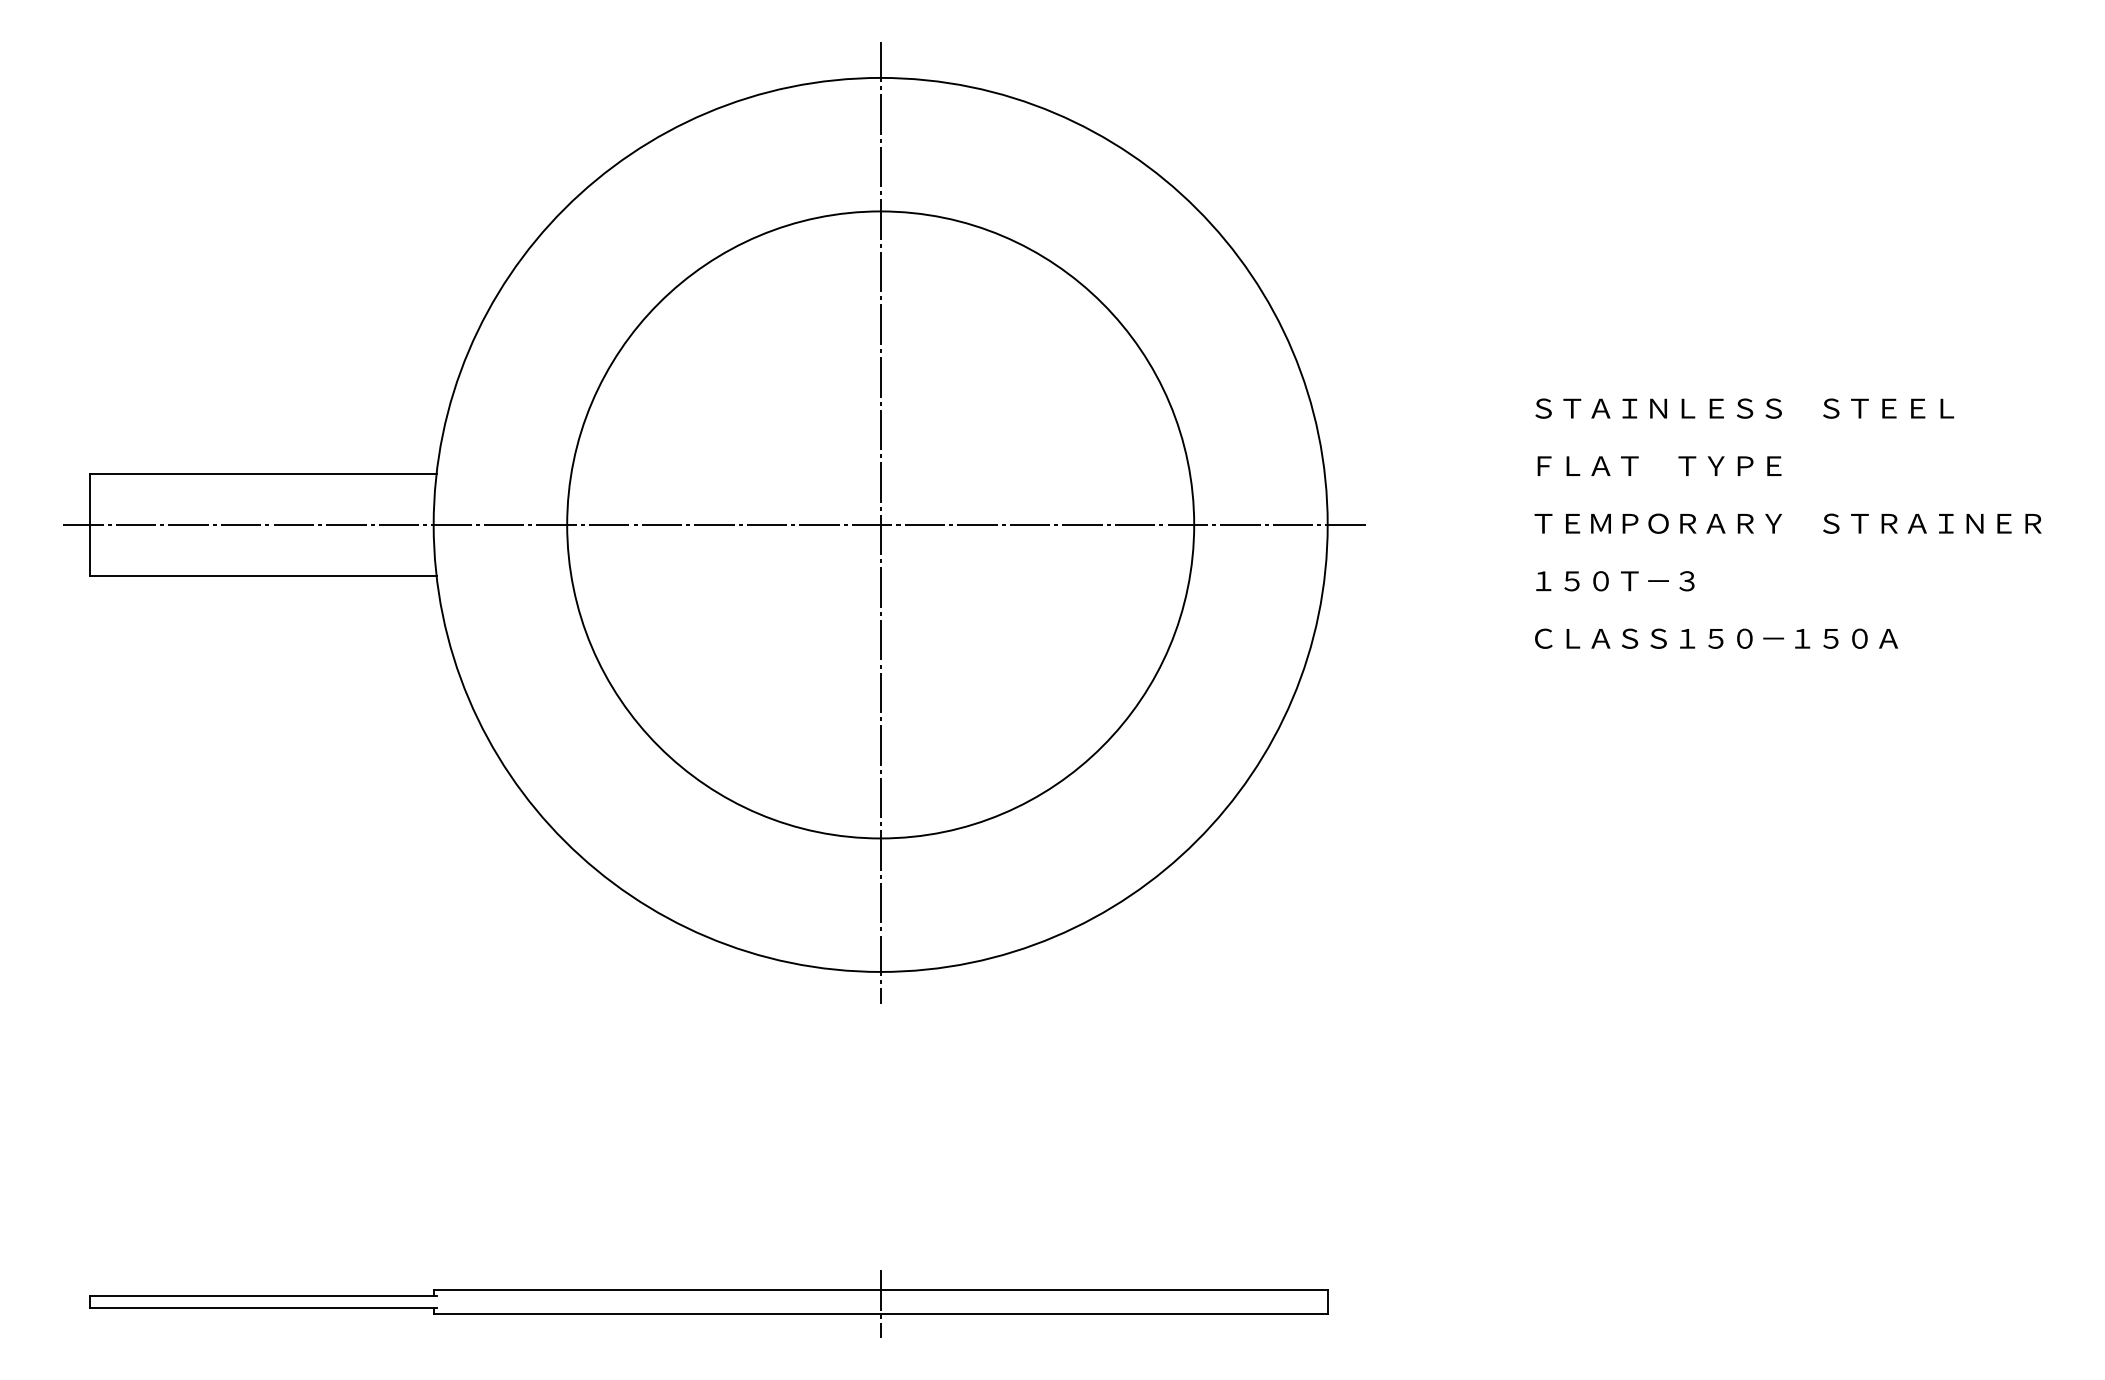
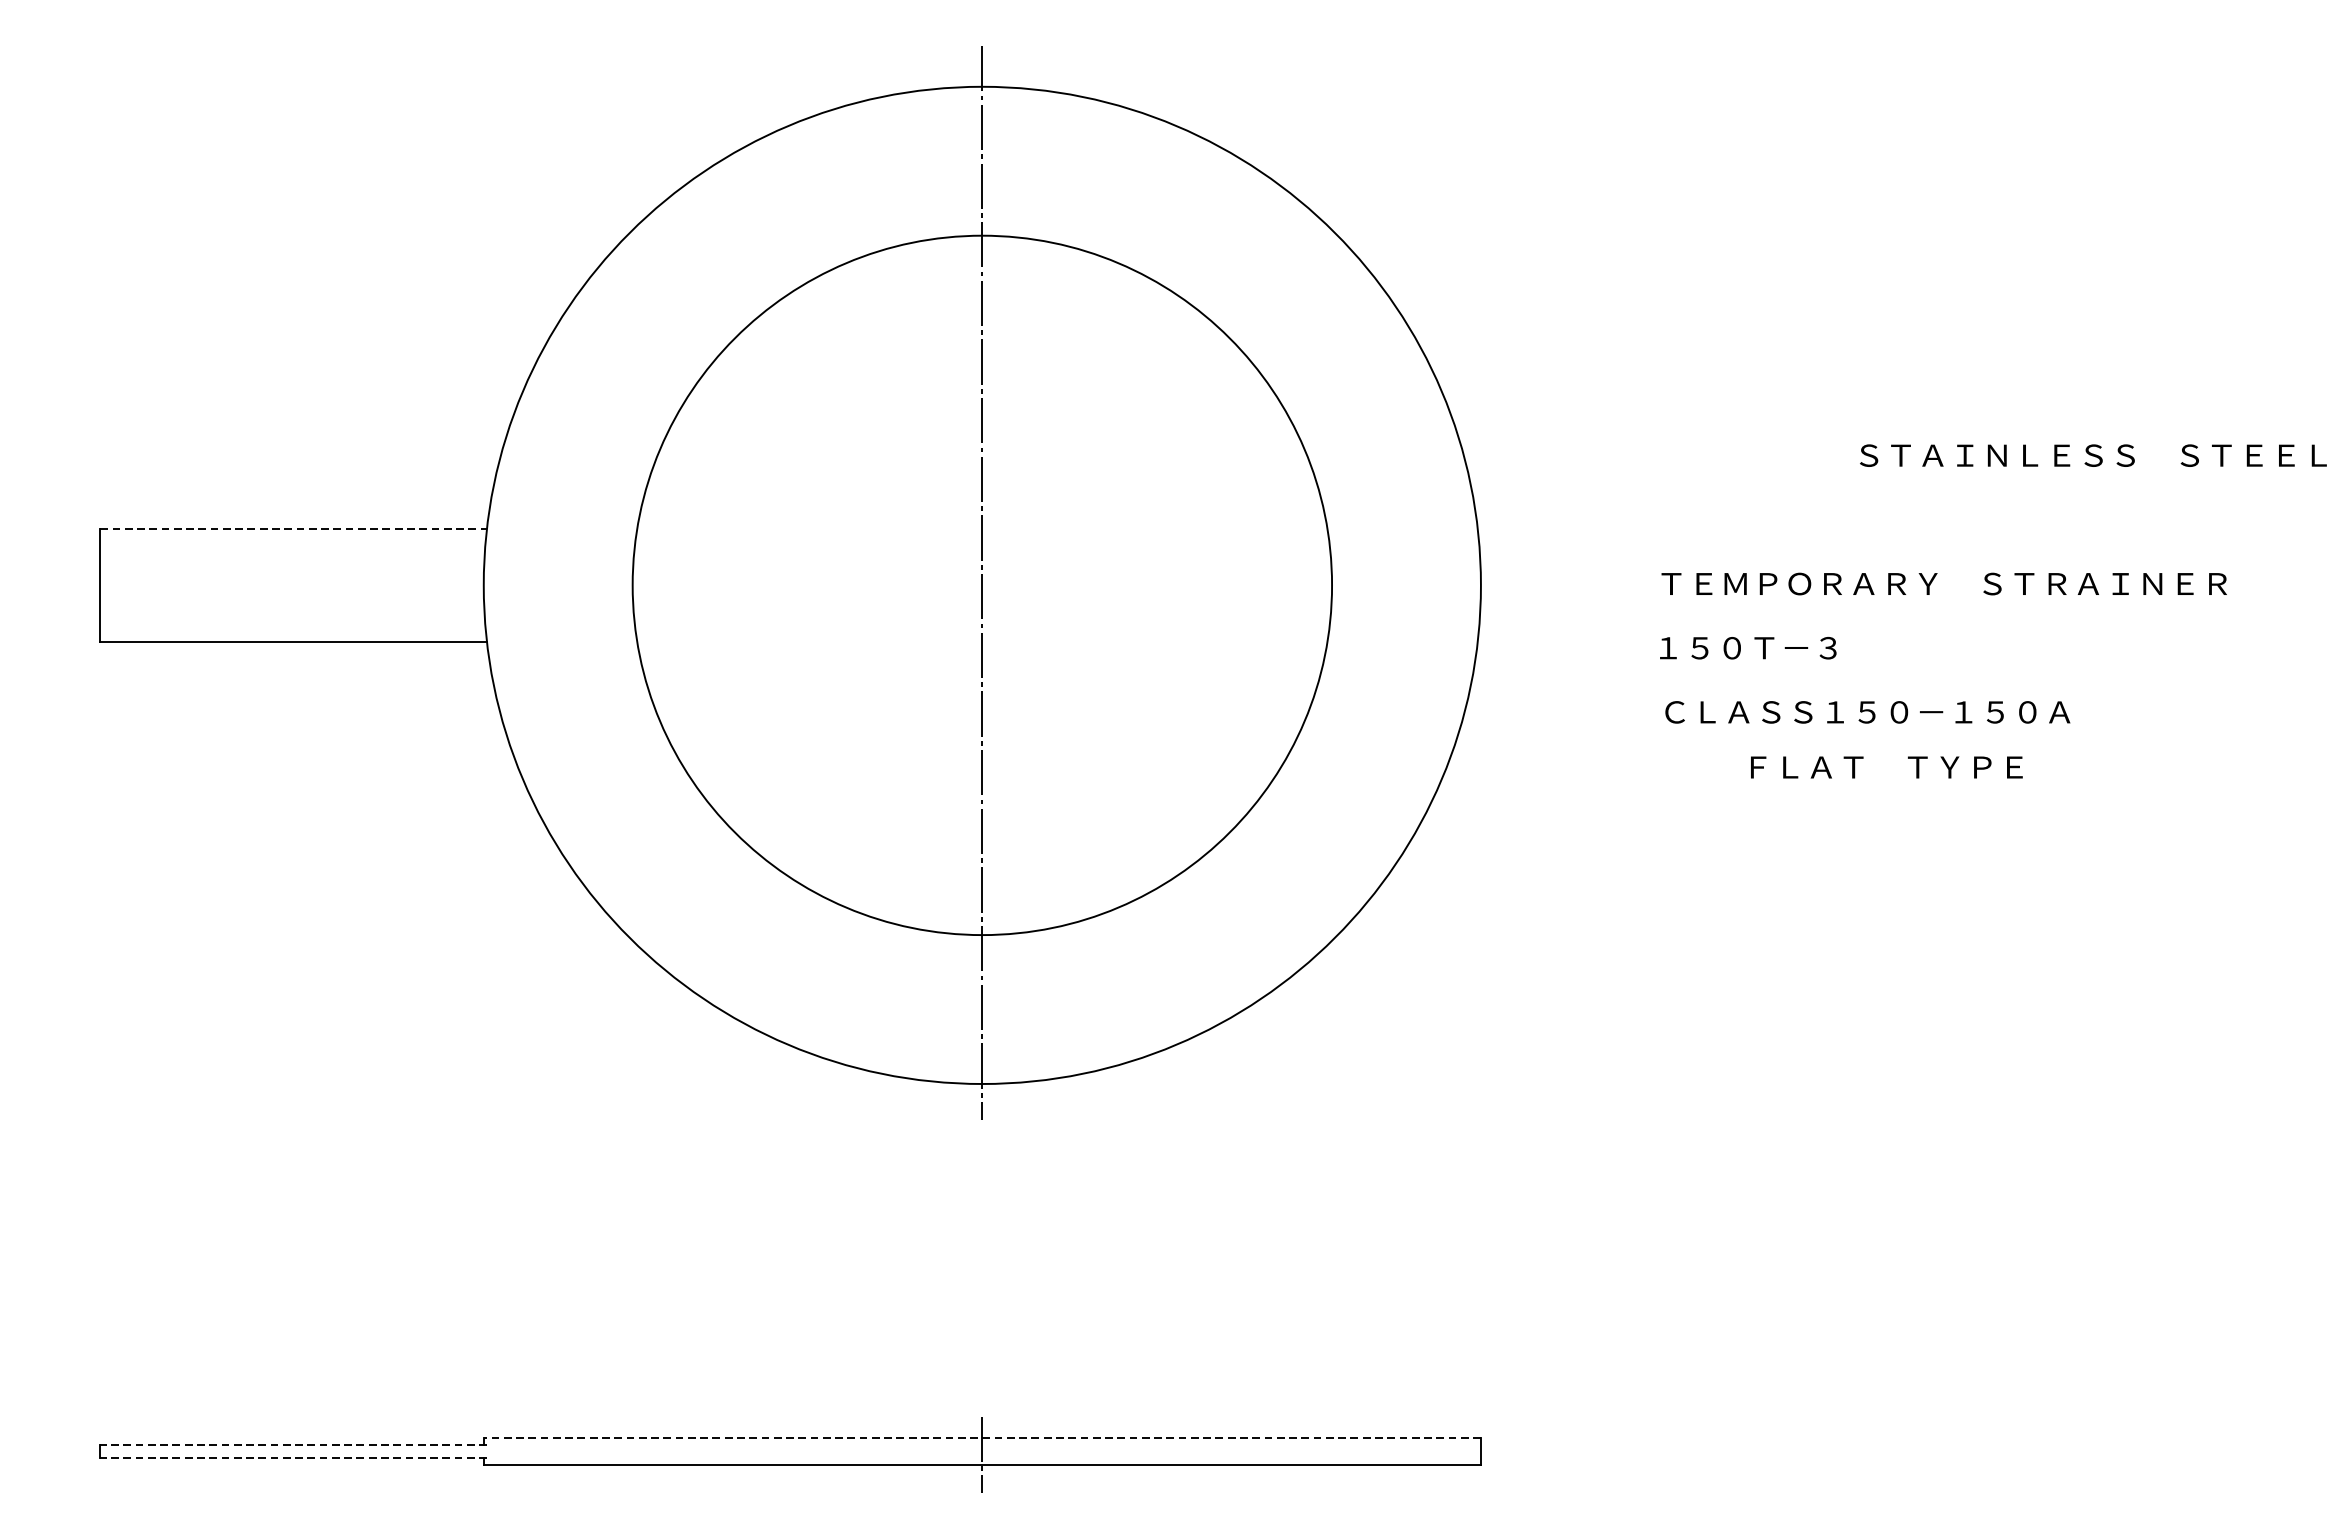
text: (1744, 408) -> (2093, 455), moved
text: (1659, 465) -> (1886, 766), moved
line: (263, 474) -> (293, 529), solid -> dashed
text: (1787, 523) -> (1943, 583), moved
line: (715, 524) -> (798, 584), removed
text: (1615, 581) -> (1748, 648), moved
text: (1716, 638) -> (1867, 712), moved
line: (880, 1289) -> (982, 1438), solid -> dashed
line: (262, 1295) -> (292, 1444), solid -> dashed
line: (262, 1307) -> (292, 1458), solid -> dashed

